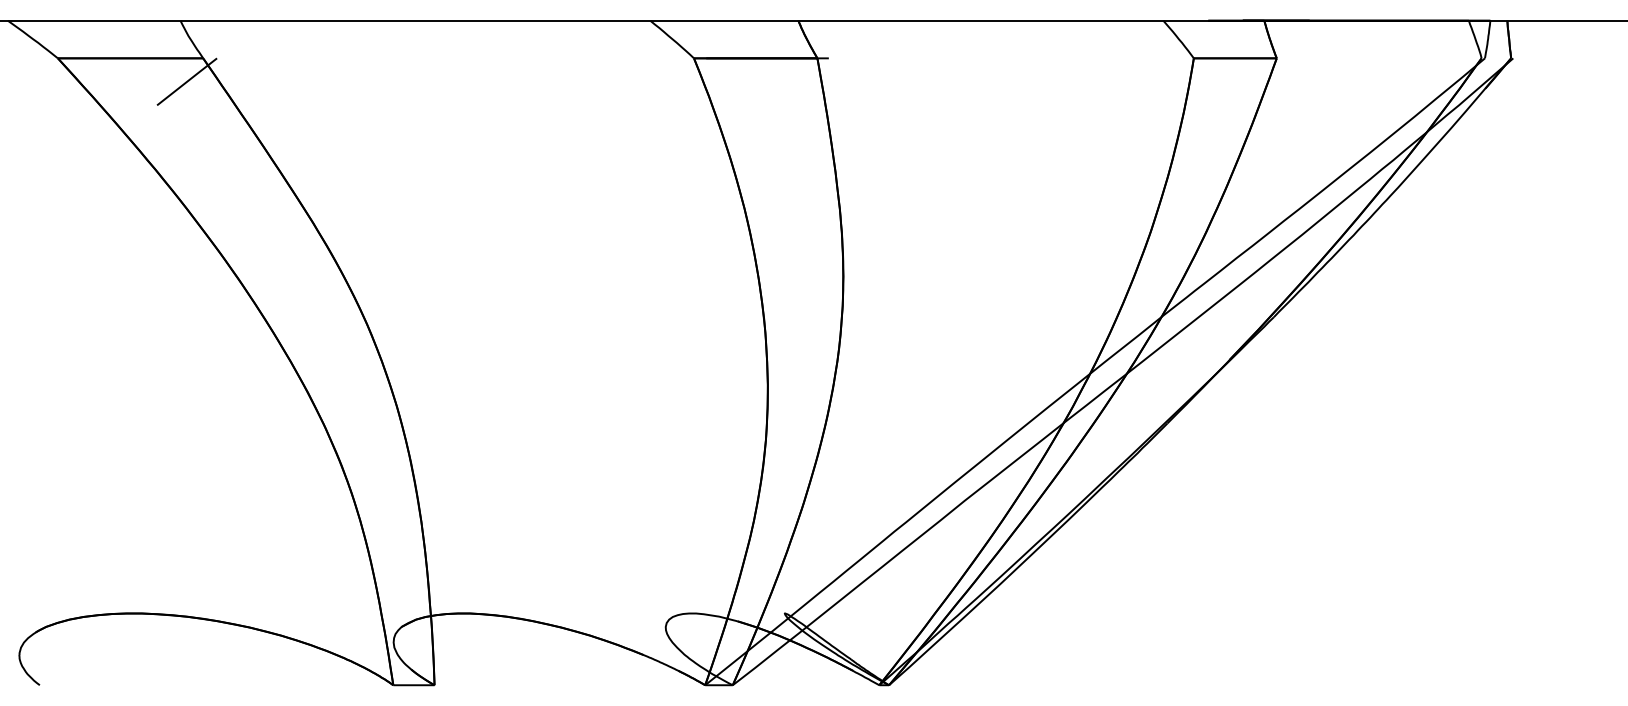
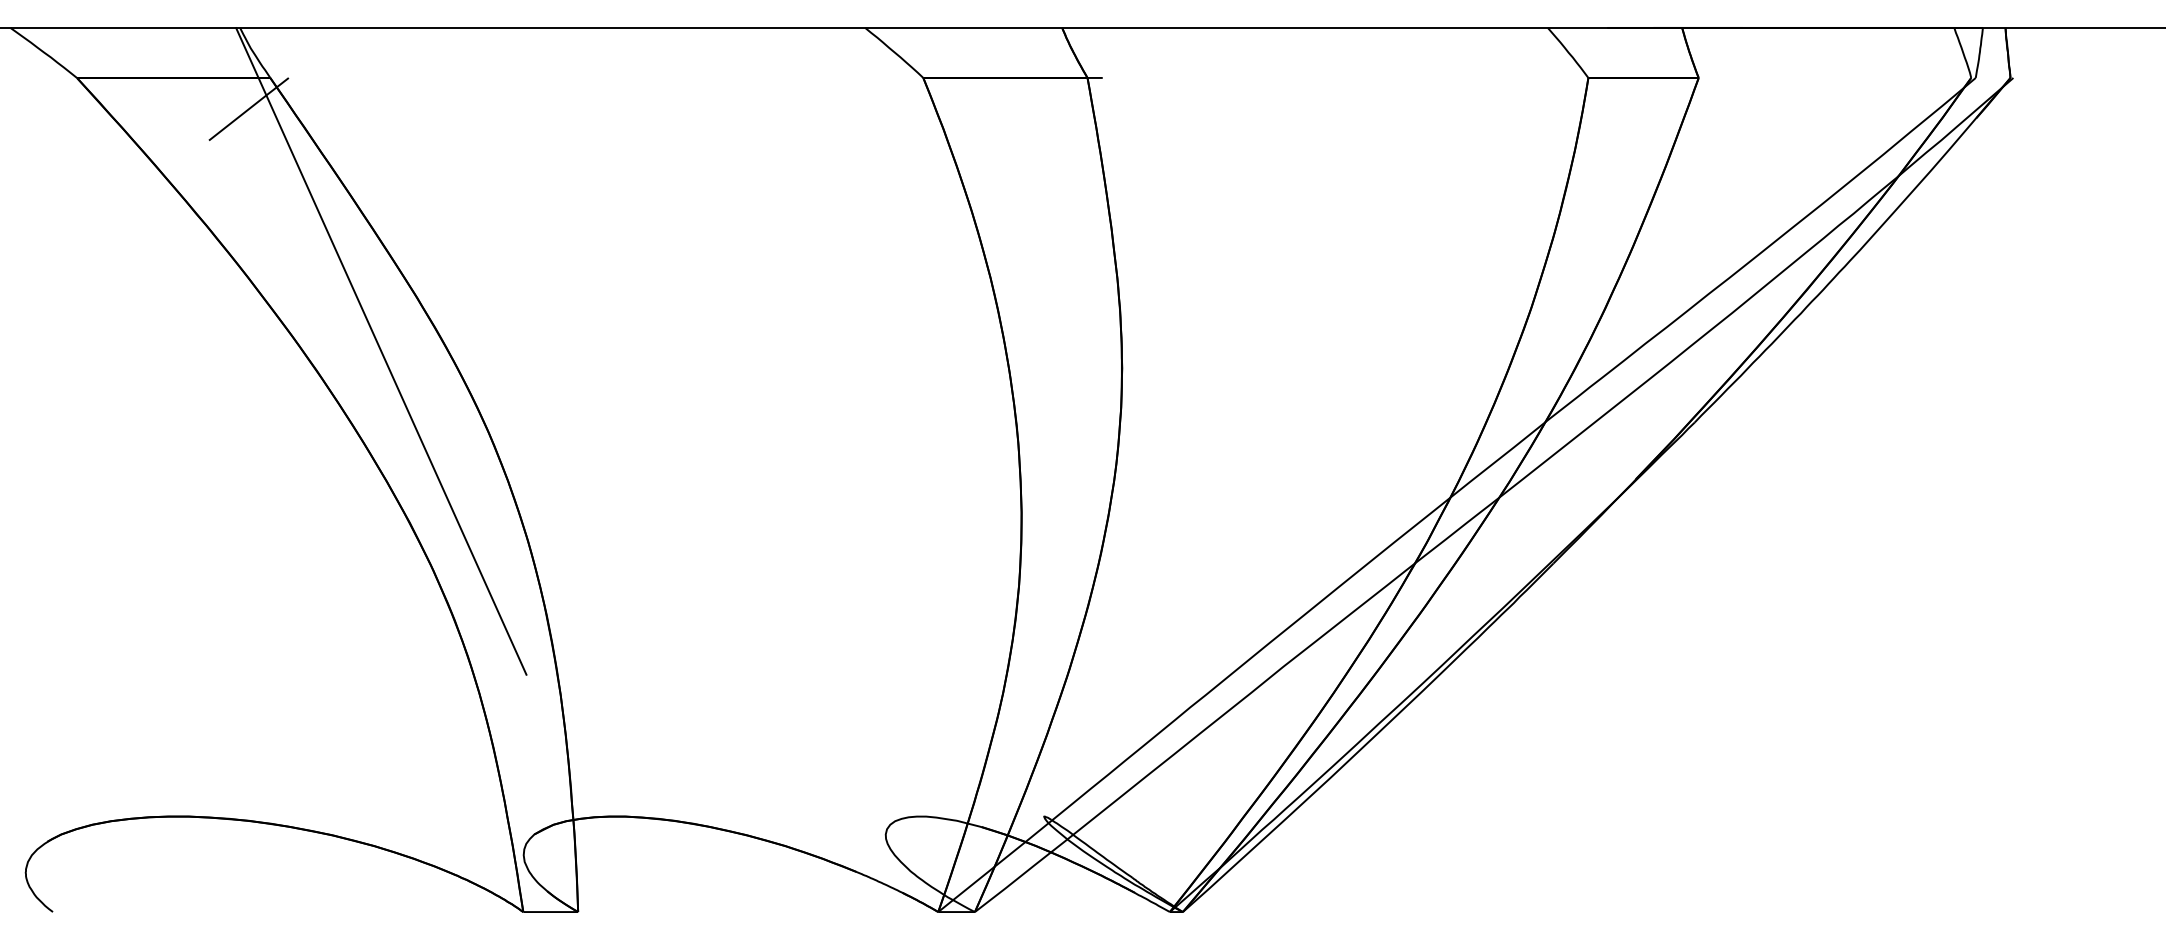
line: (286, 263) -> (381, 351), added

